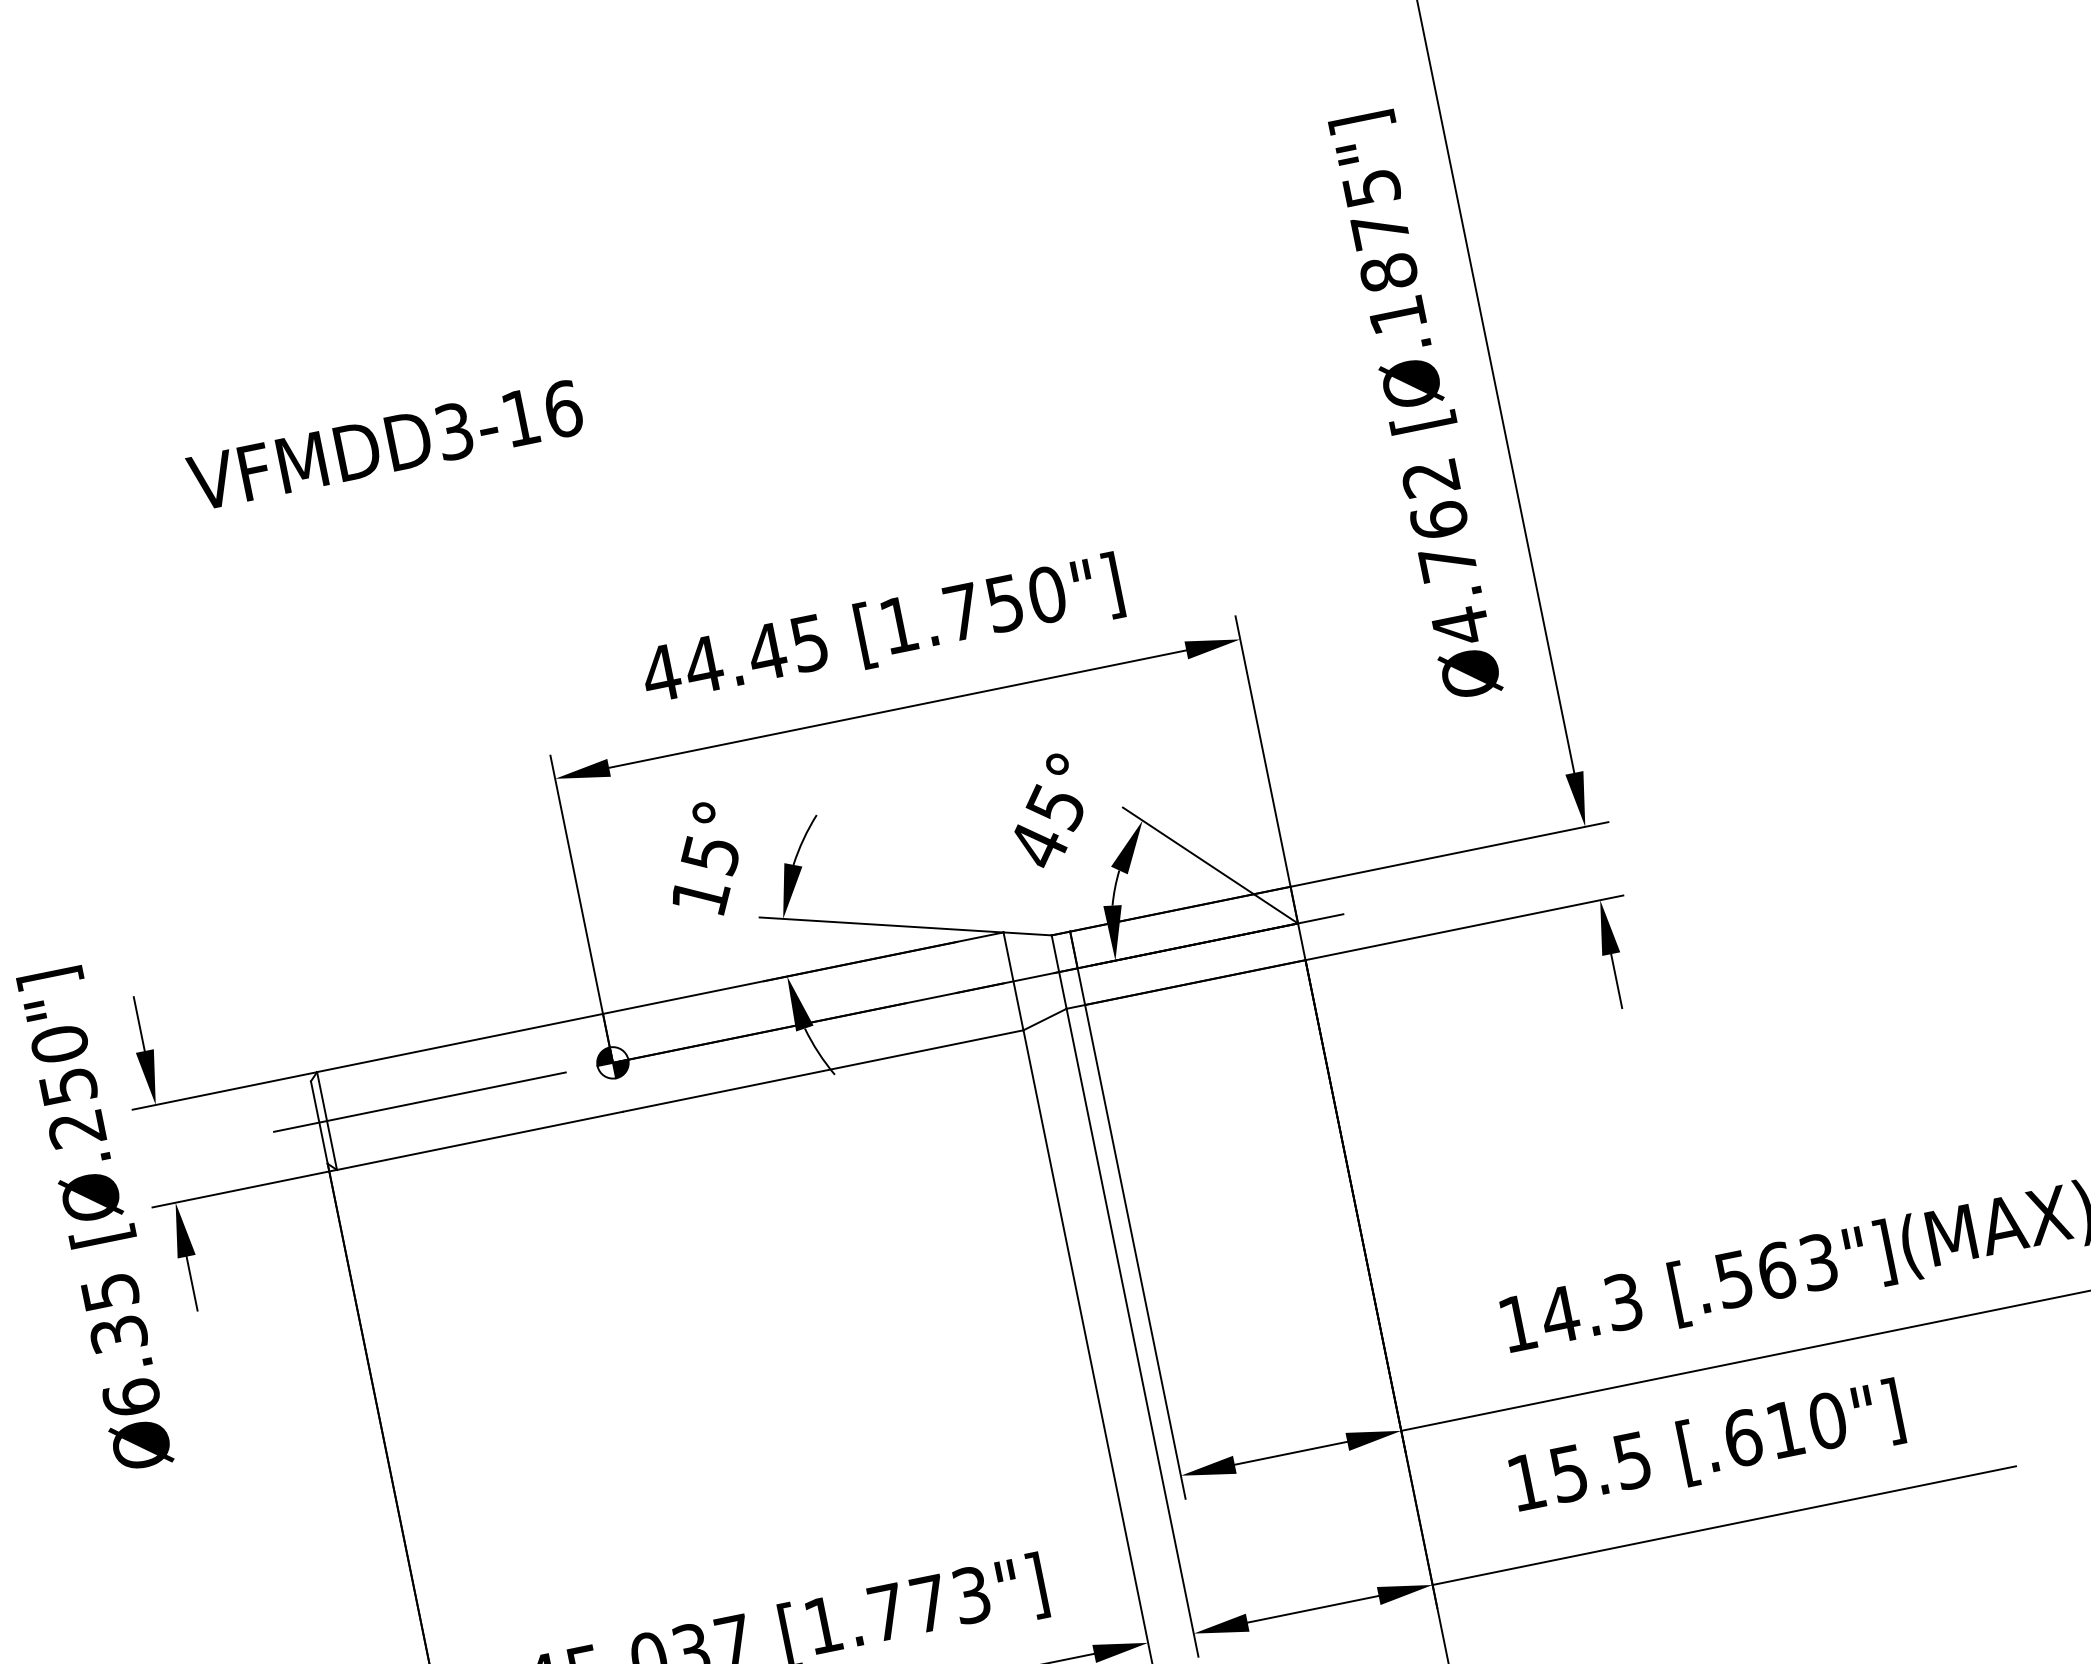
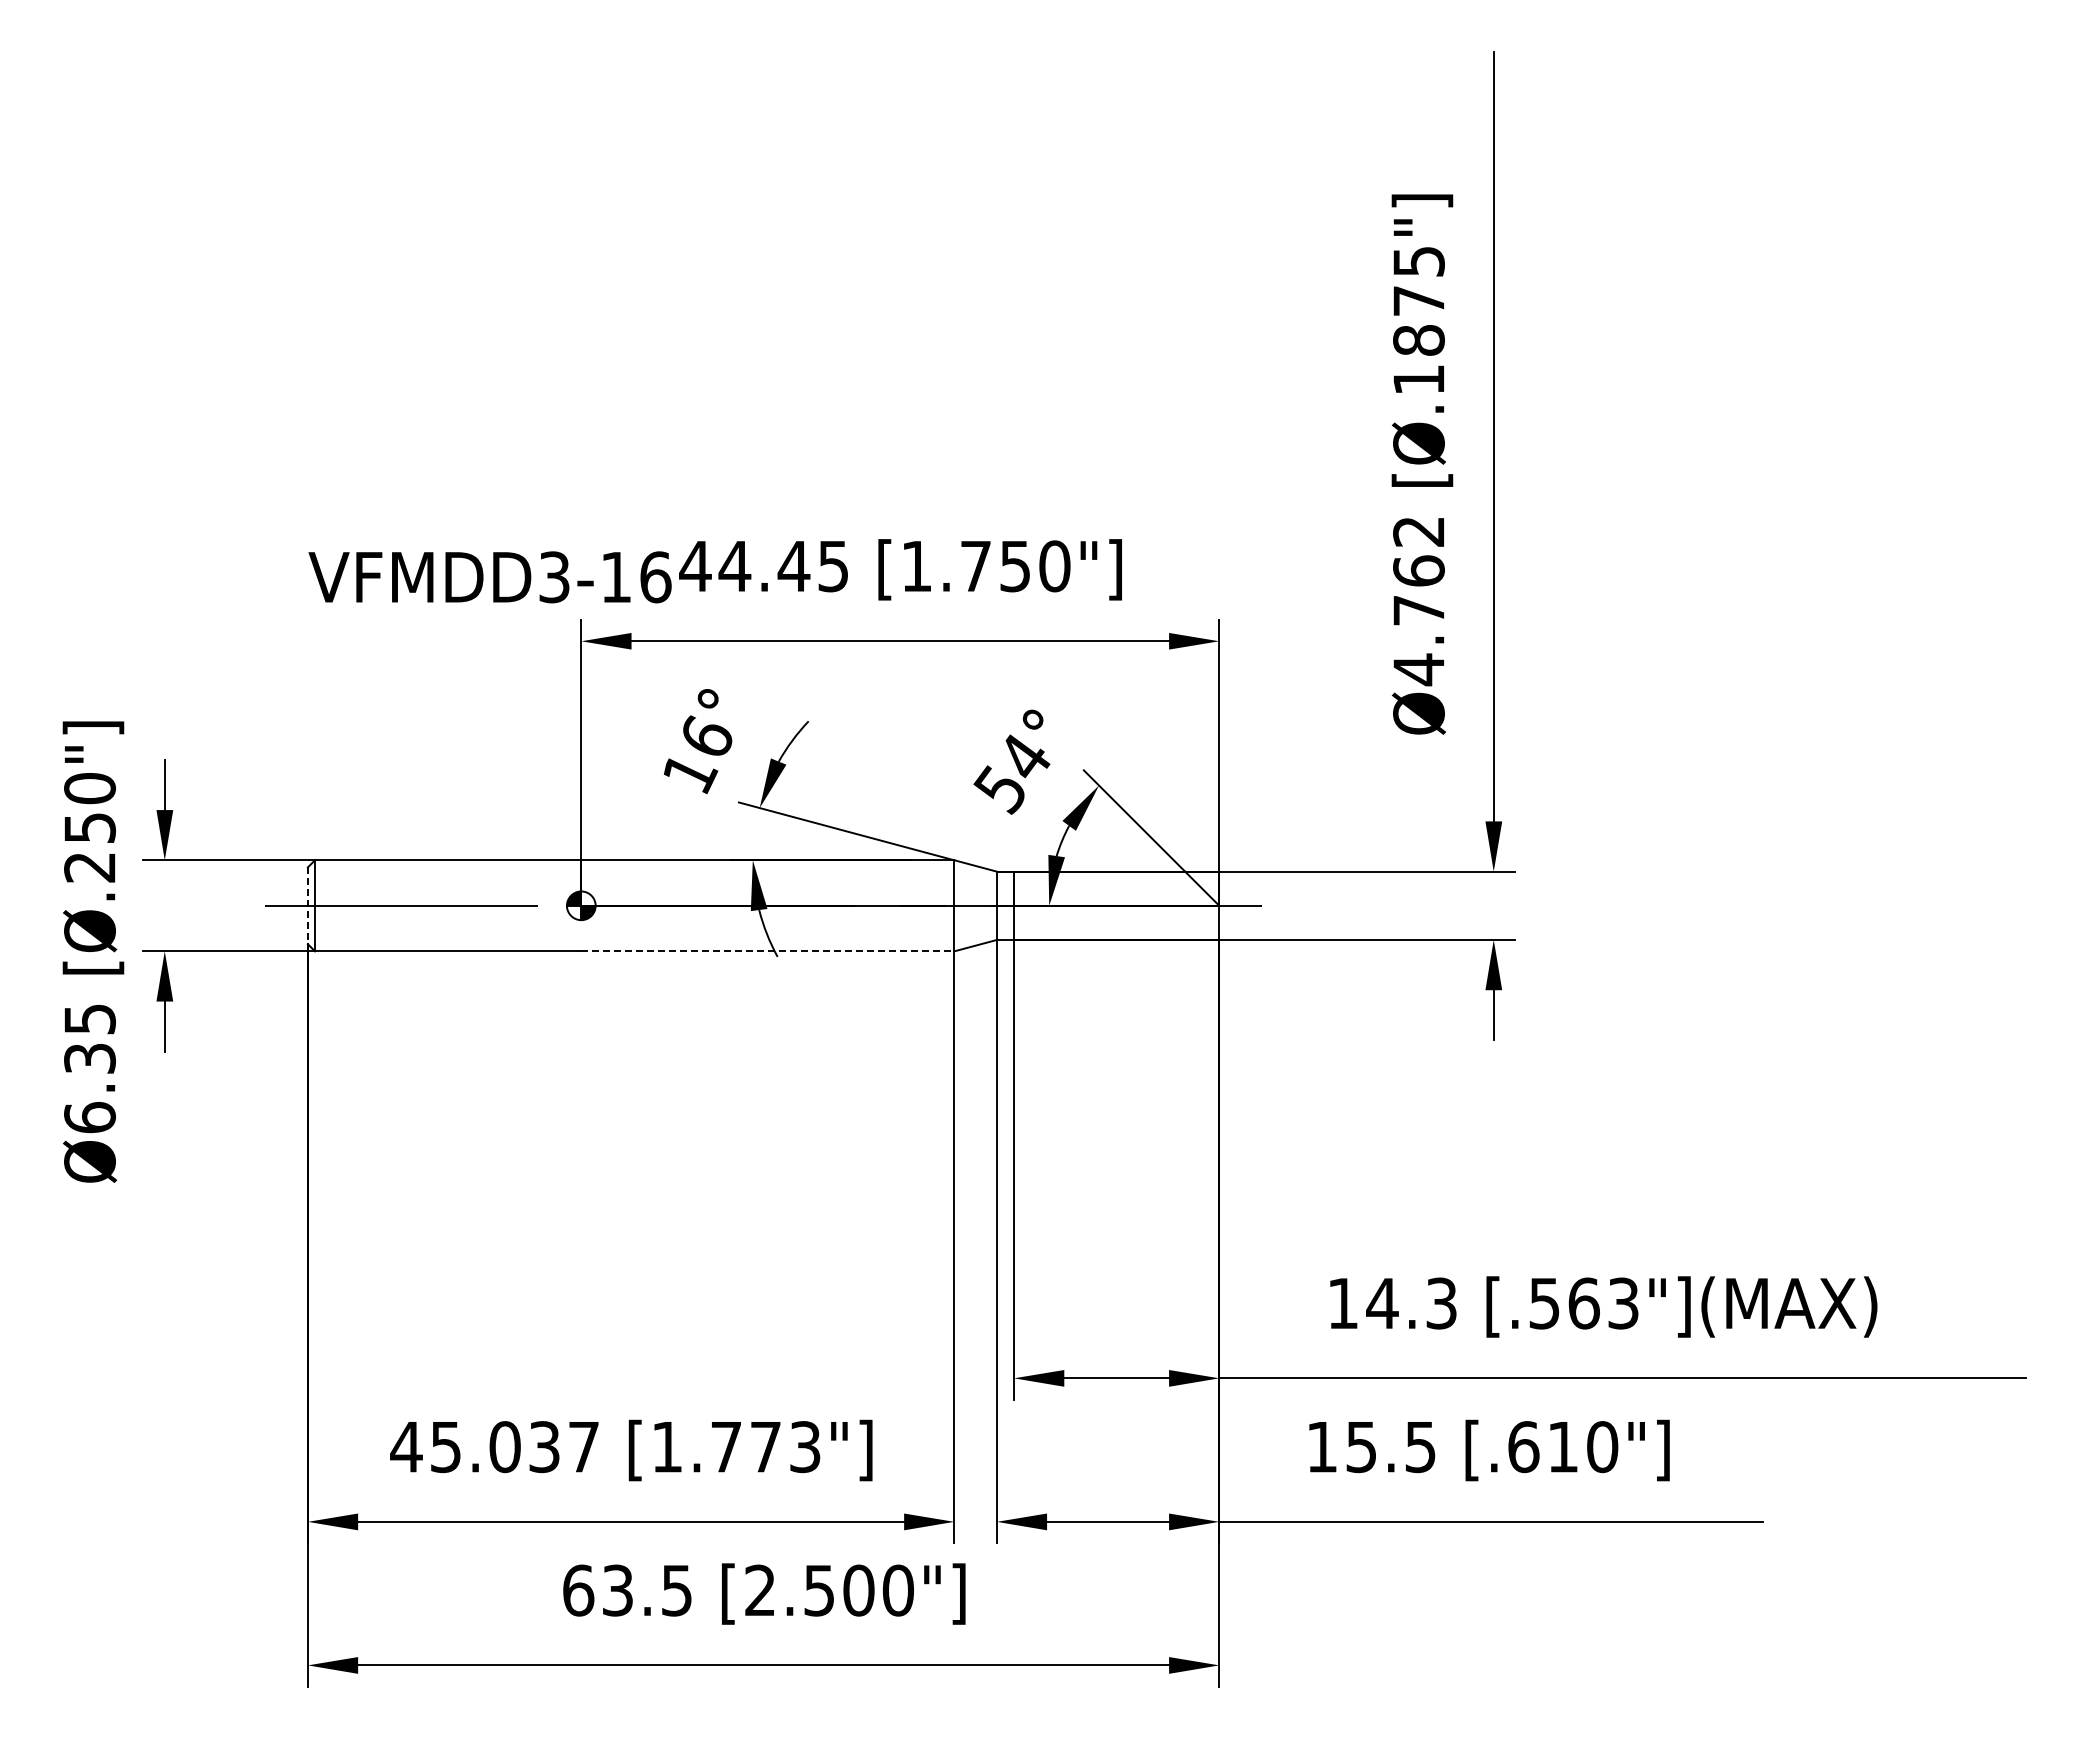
text: (384, 445) -> (489, 577), moved
text: (1045, 826) -> (1011, 773), 45° -> 54°
text: (709, 855) -> (705, 737), 15° -> 16°
line: (823, 1071) -> (768, 951), solid -> dashed
line: (319, 1123) -> (307, 906), solid -> dashed

